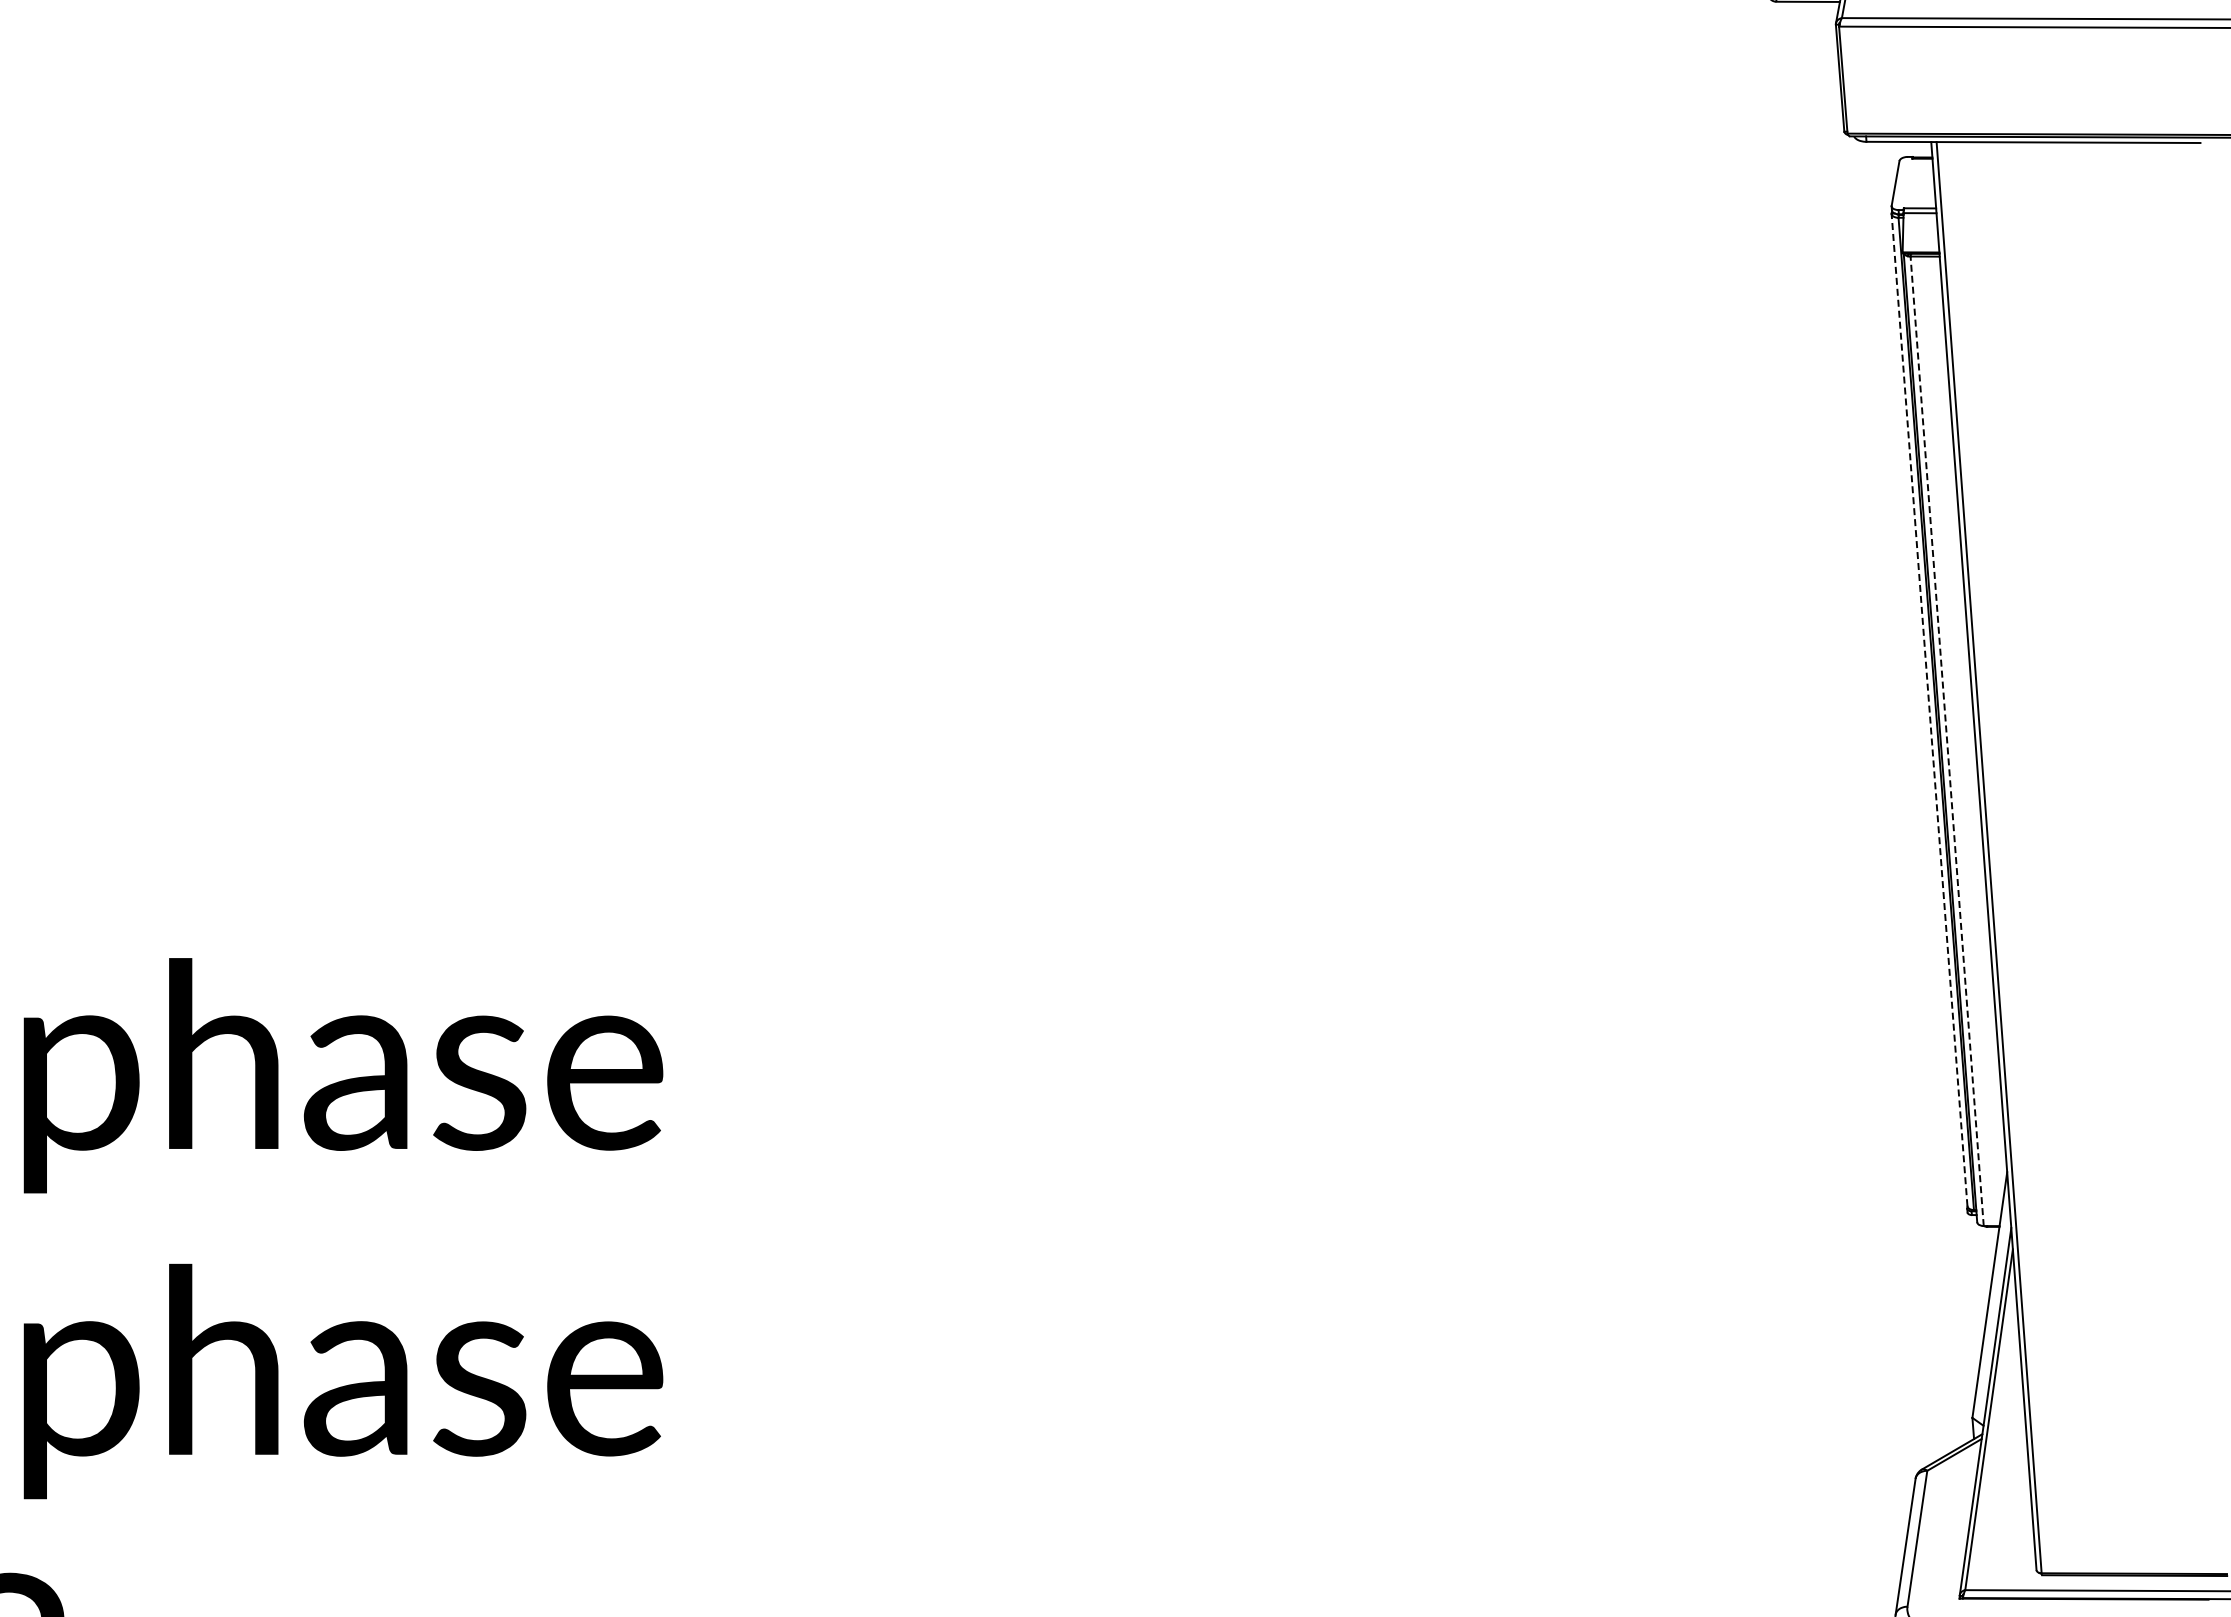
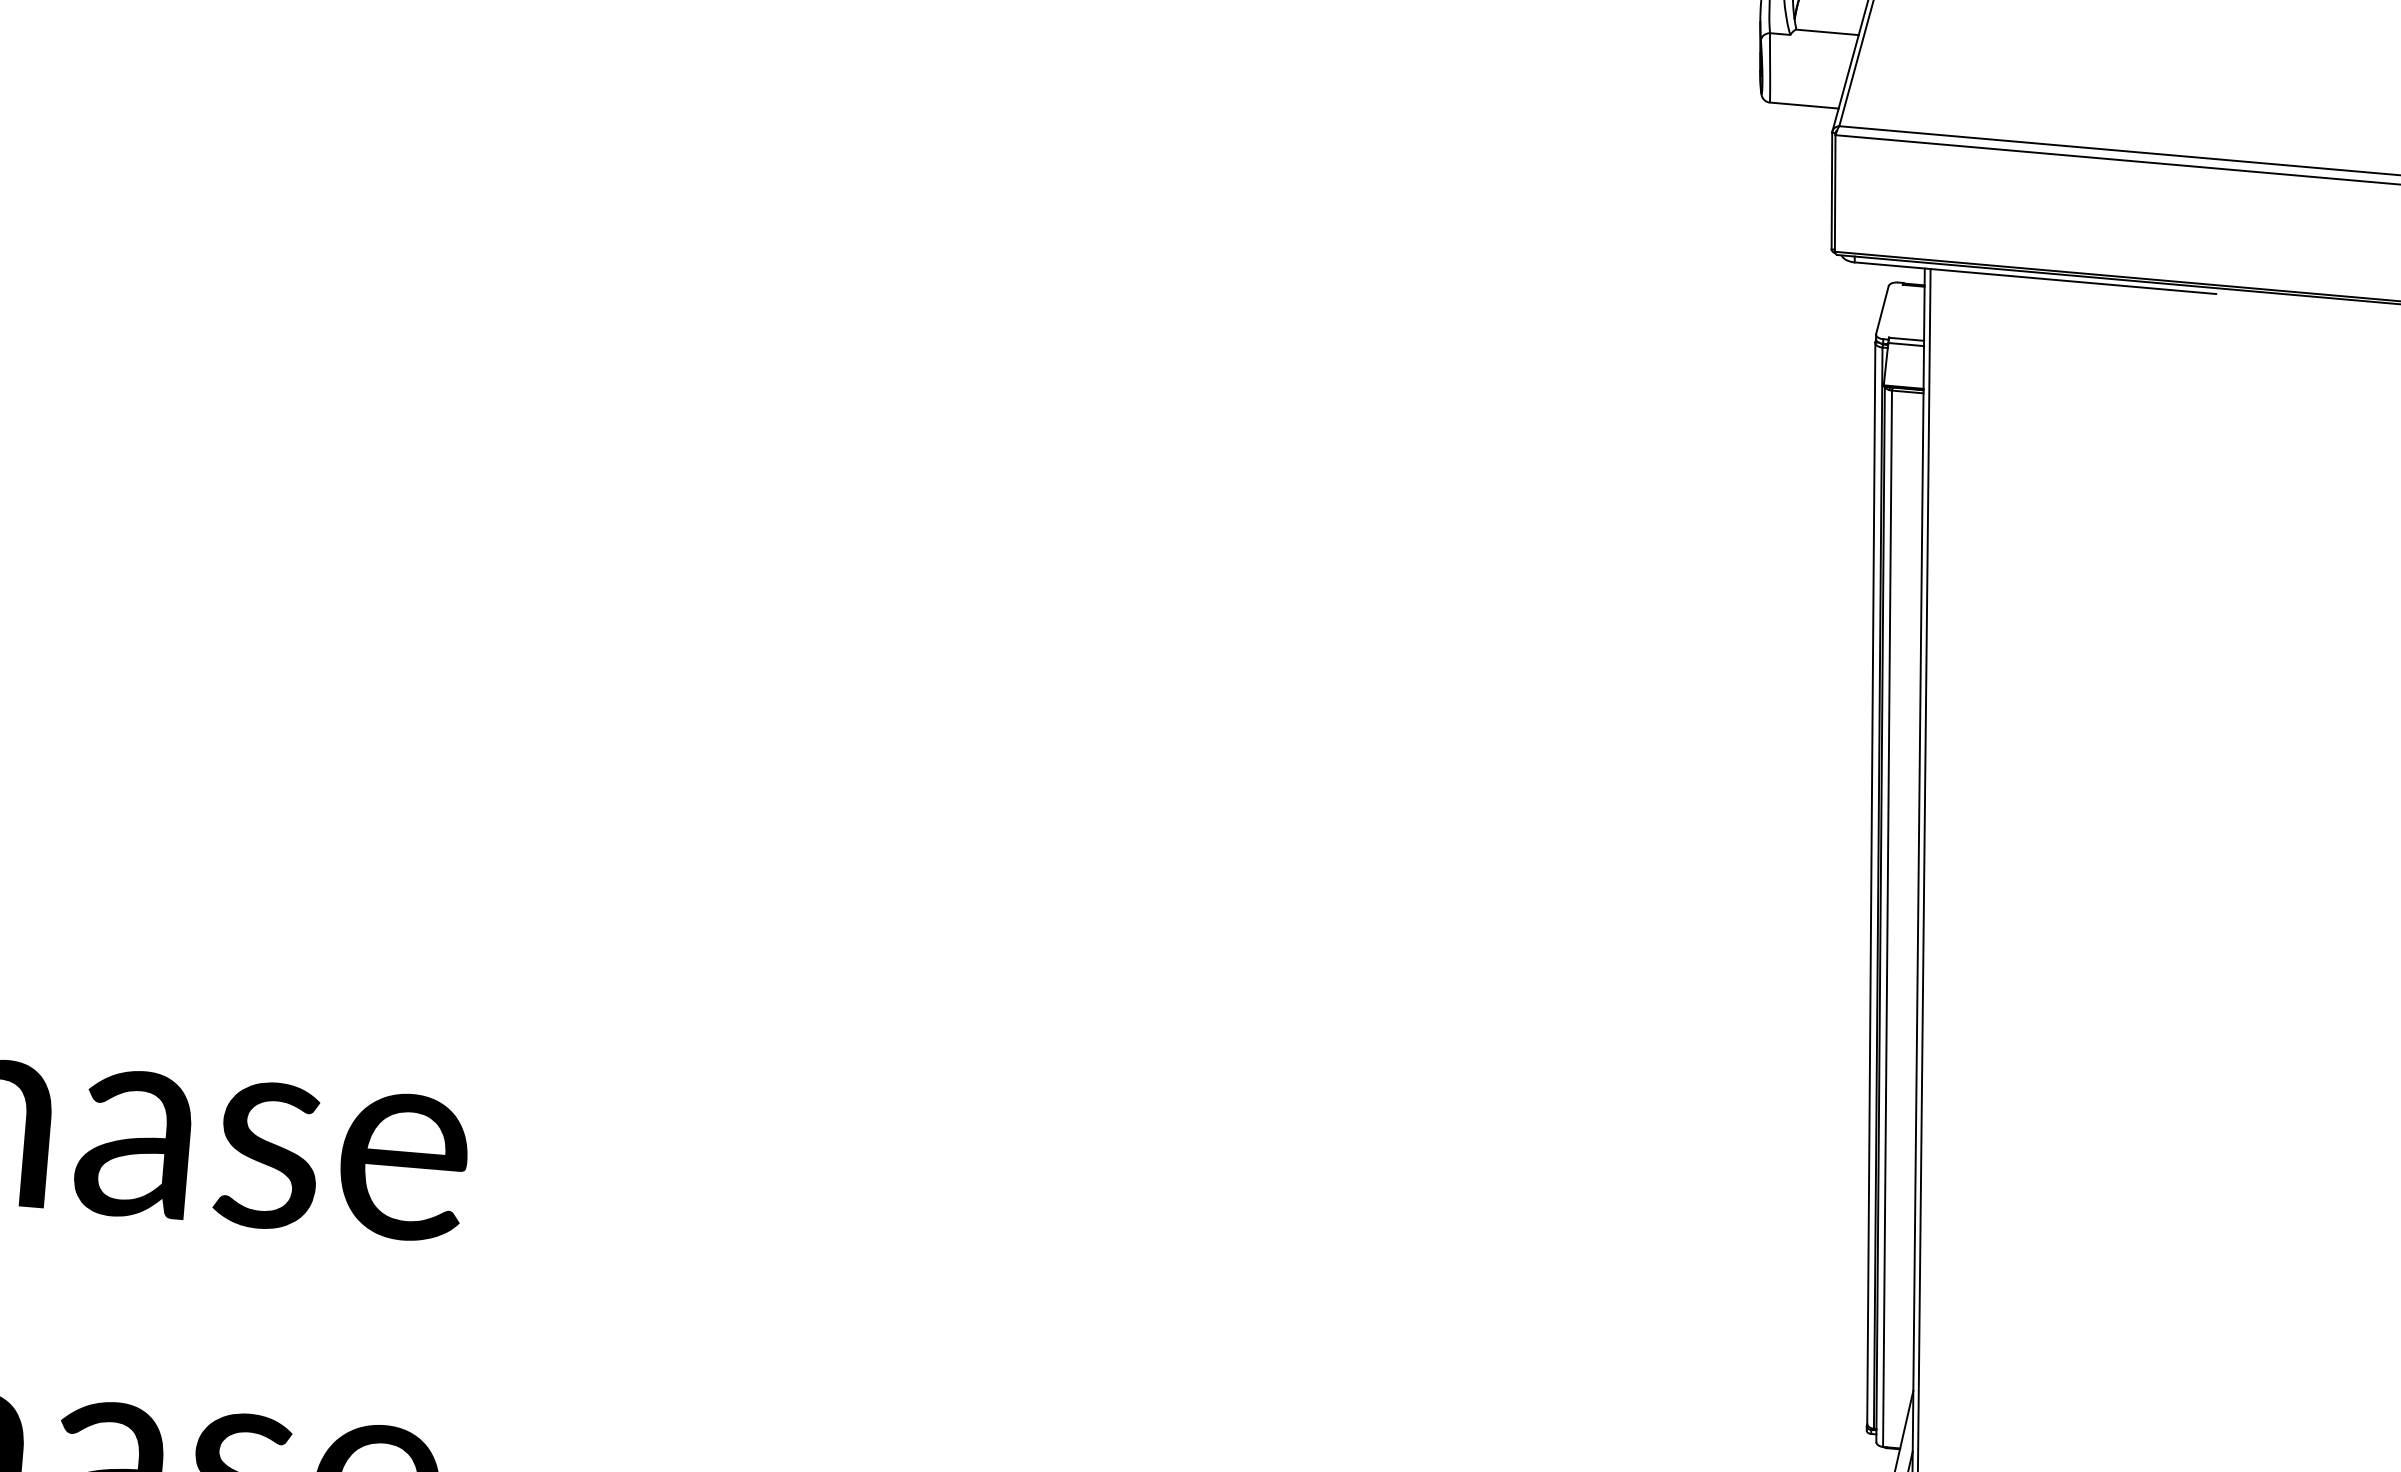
line: (1929, 709) -> (1871, 882), dashed -> solid
line: (1947, 740) -> (1887, 917), dashed -> solid

